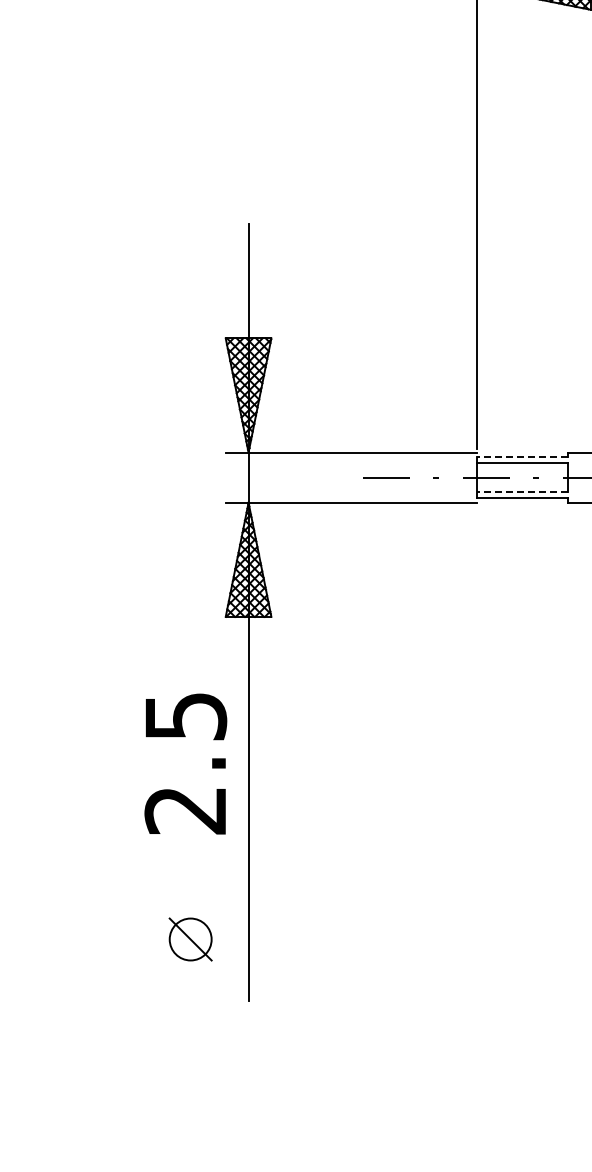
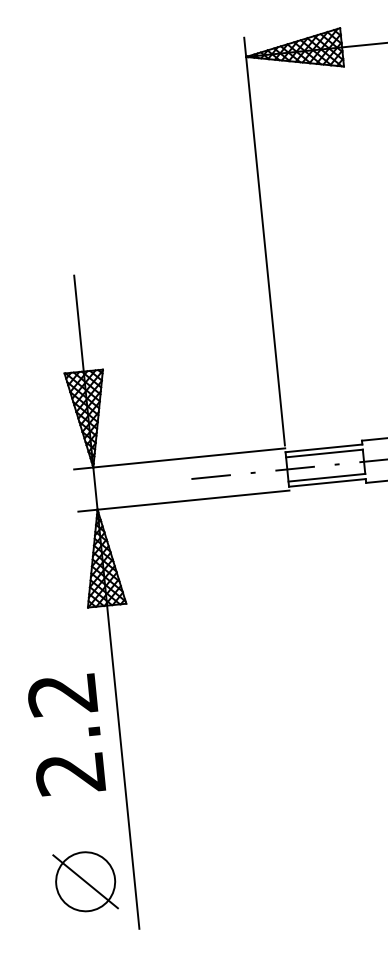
line: (522, 457) -> (324, 448), dashed -> solid
line: (522, 492) -> (326, 478), dashed -> solid
text: (185, 716) -> (62, 694), 2.5 -> 2.2
part: (190, 939) -> (85, 881), size x1.67

